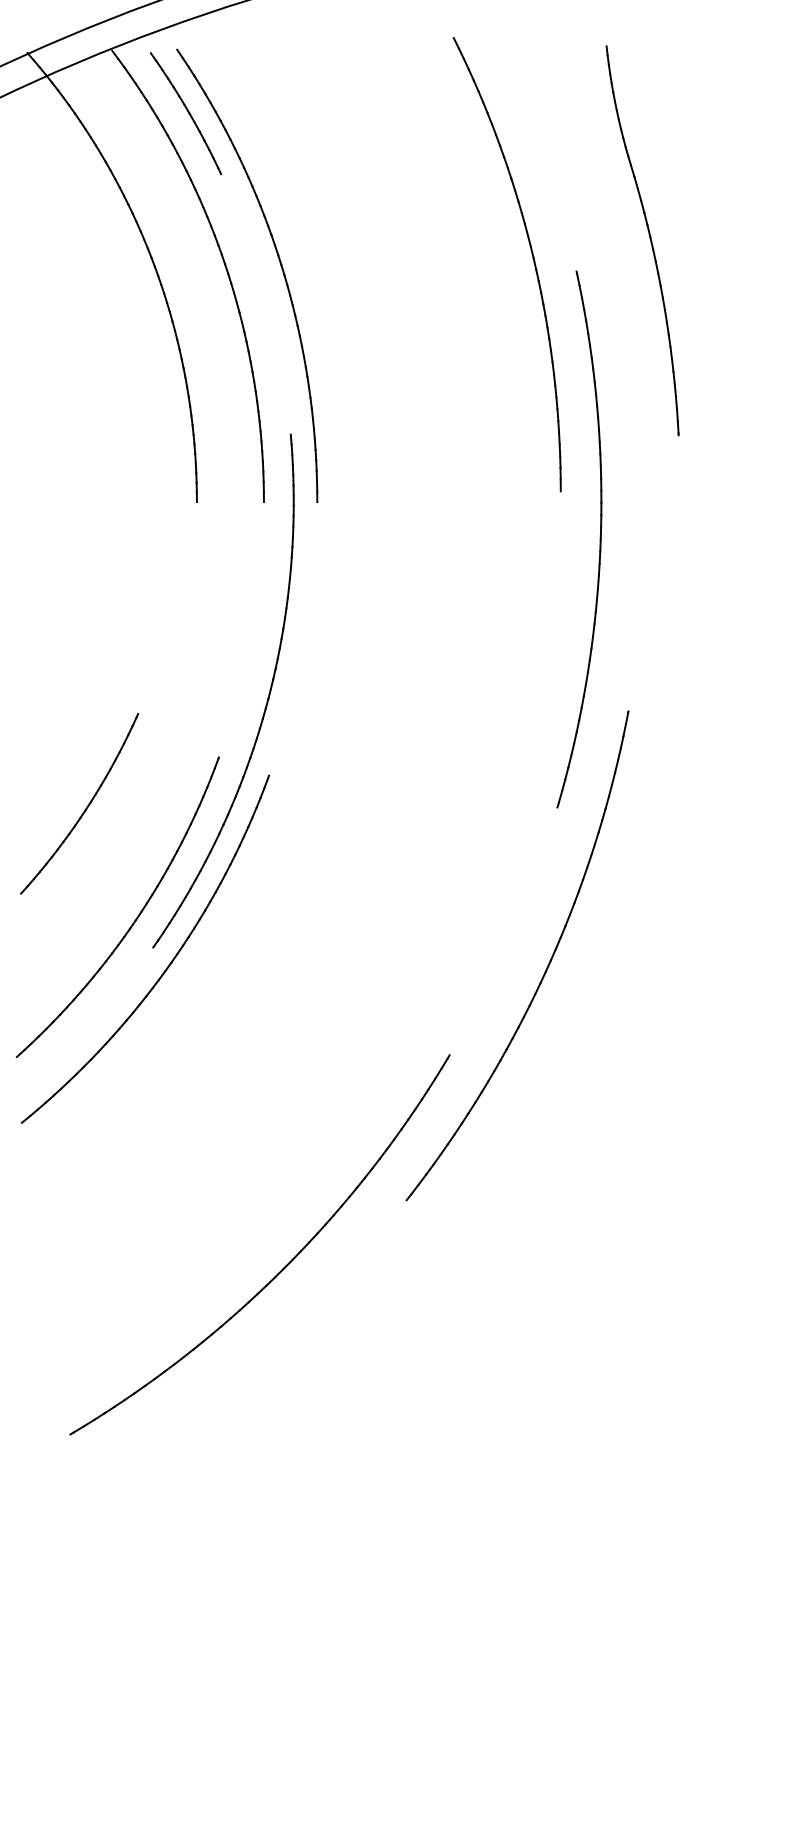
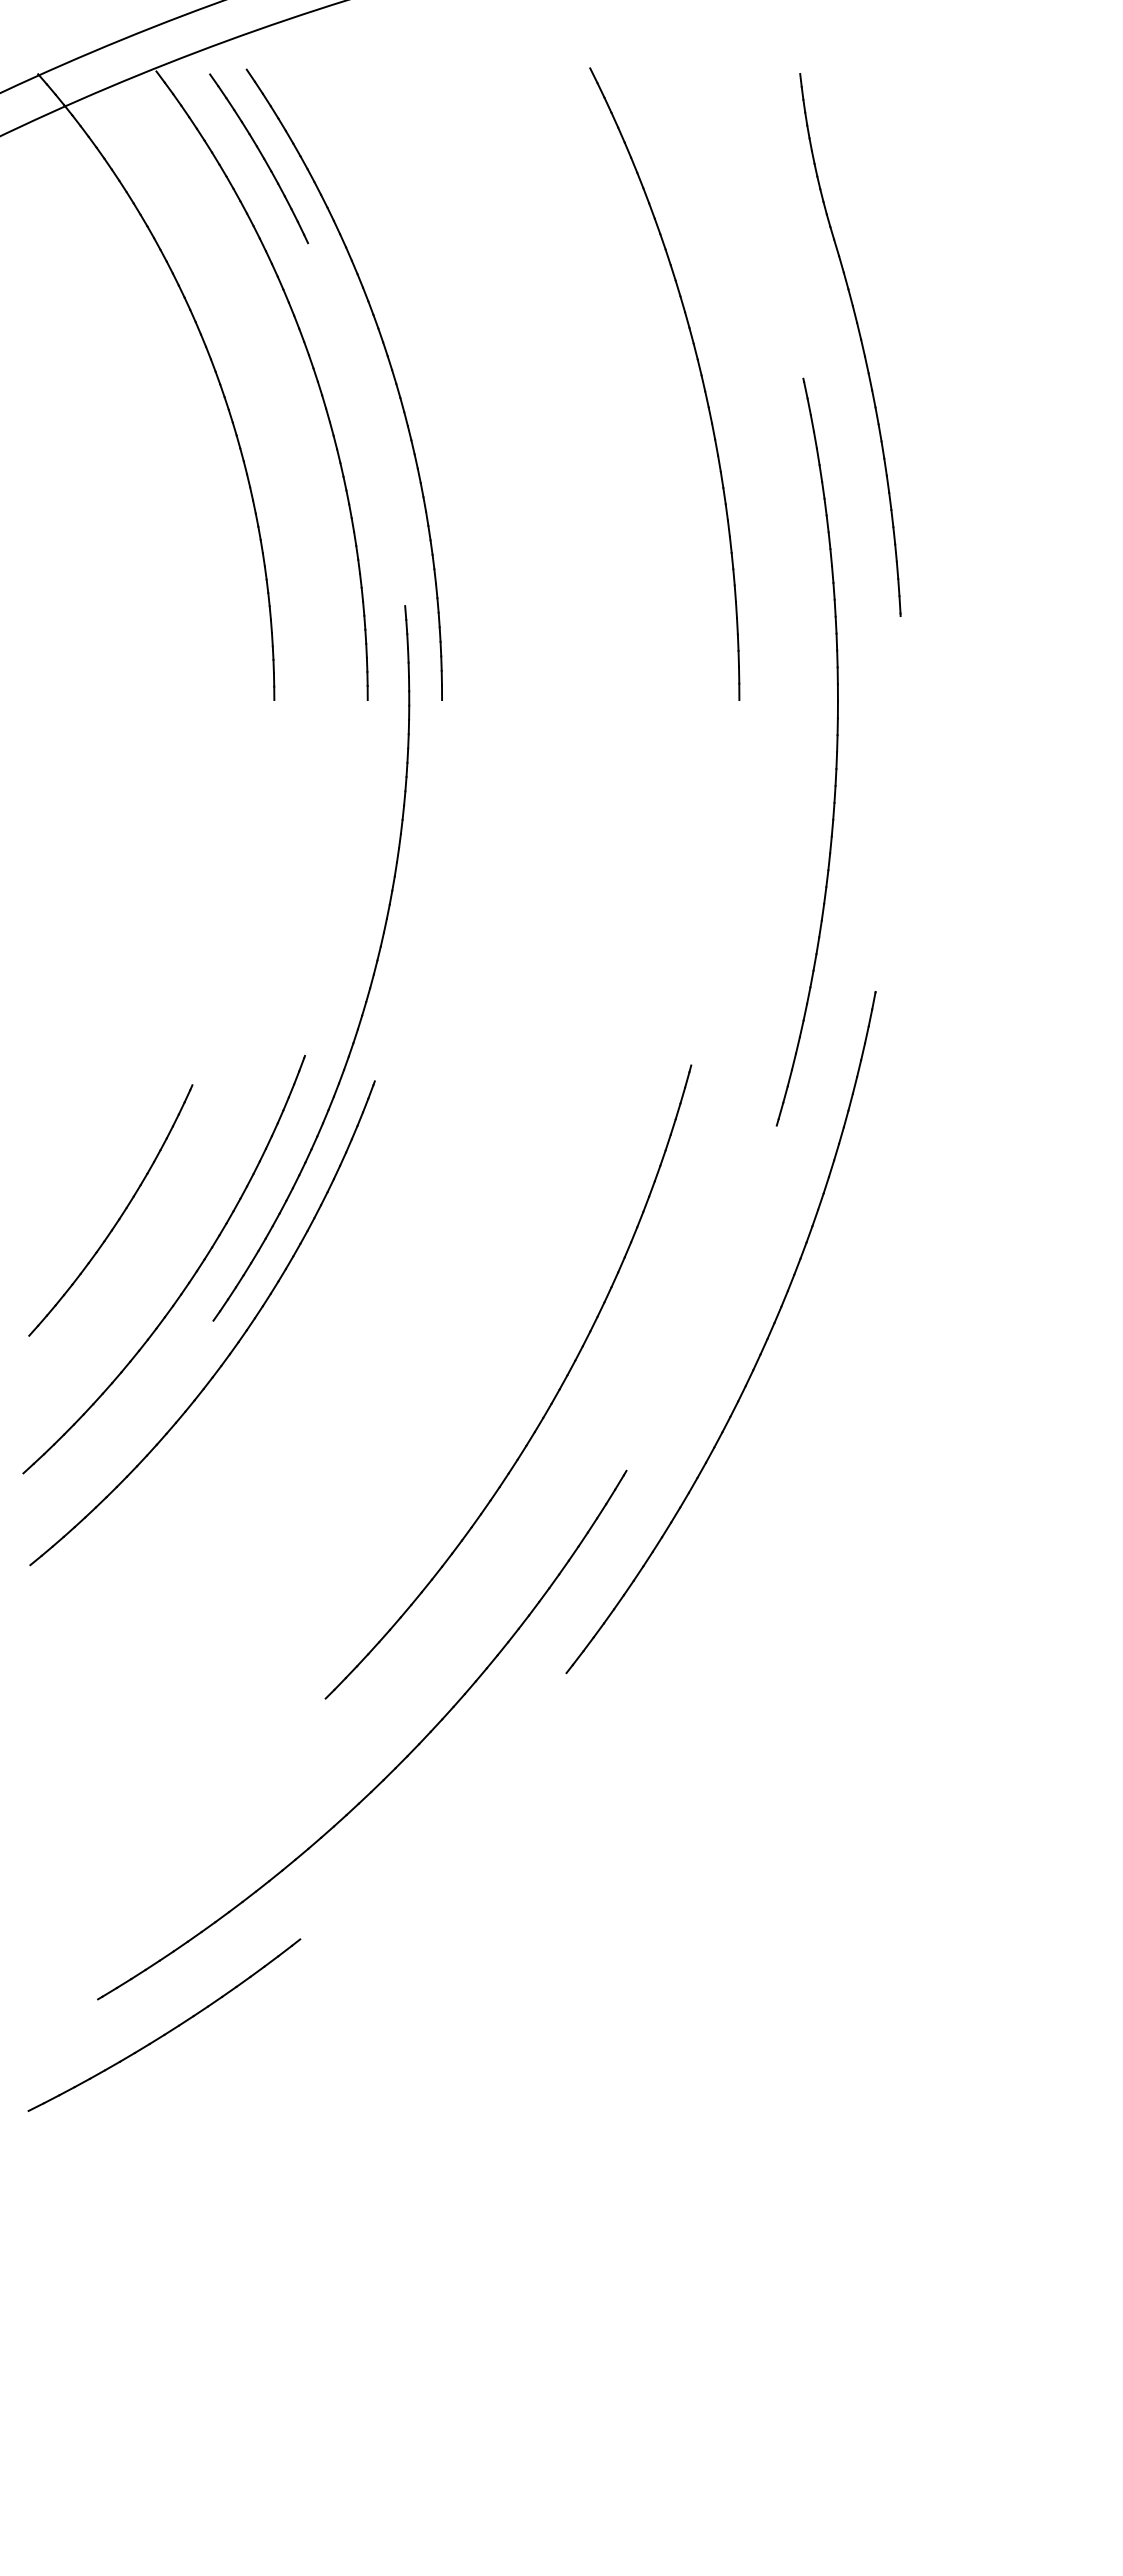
part: (649, 239) -> (860, 342), moved
part: (532, 259) -> (700, 376), moved
part: (86, 807) -> (120, 1215), moved
part: (393, 1009) -> (548, 1406), added
part: (120, 1457) -> (167, 2031), added

